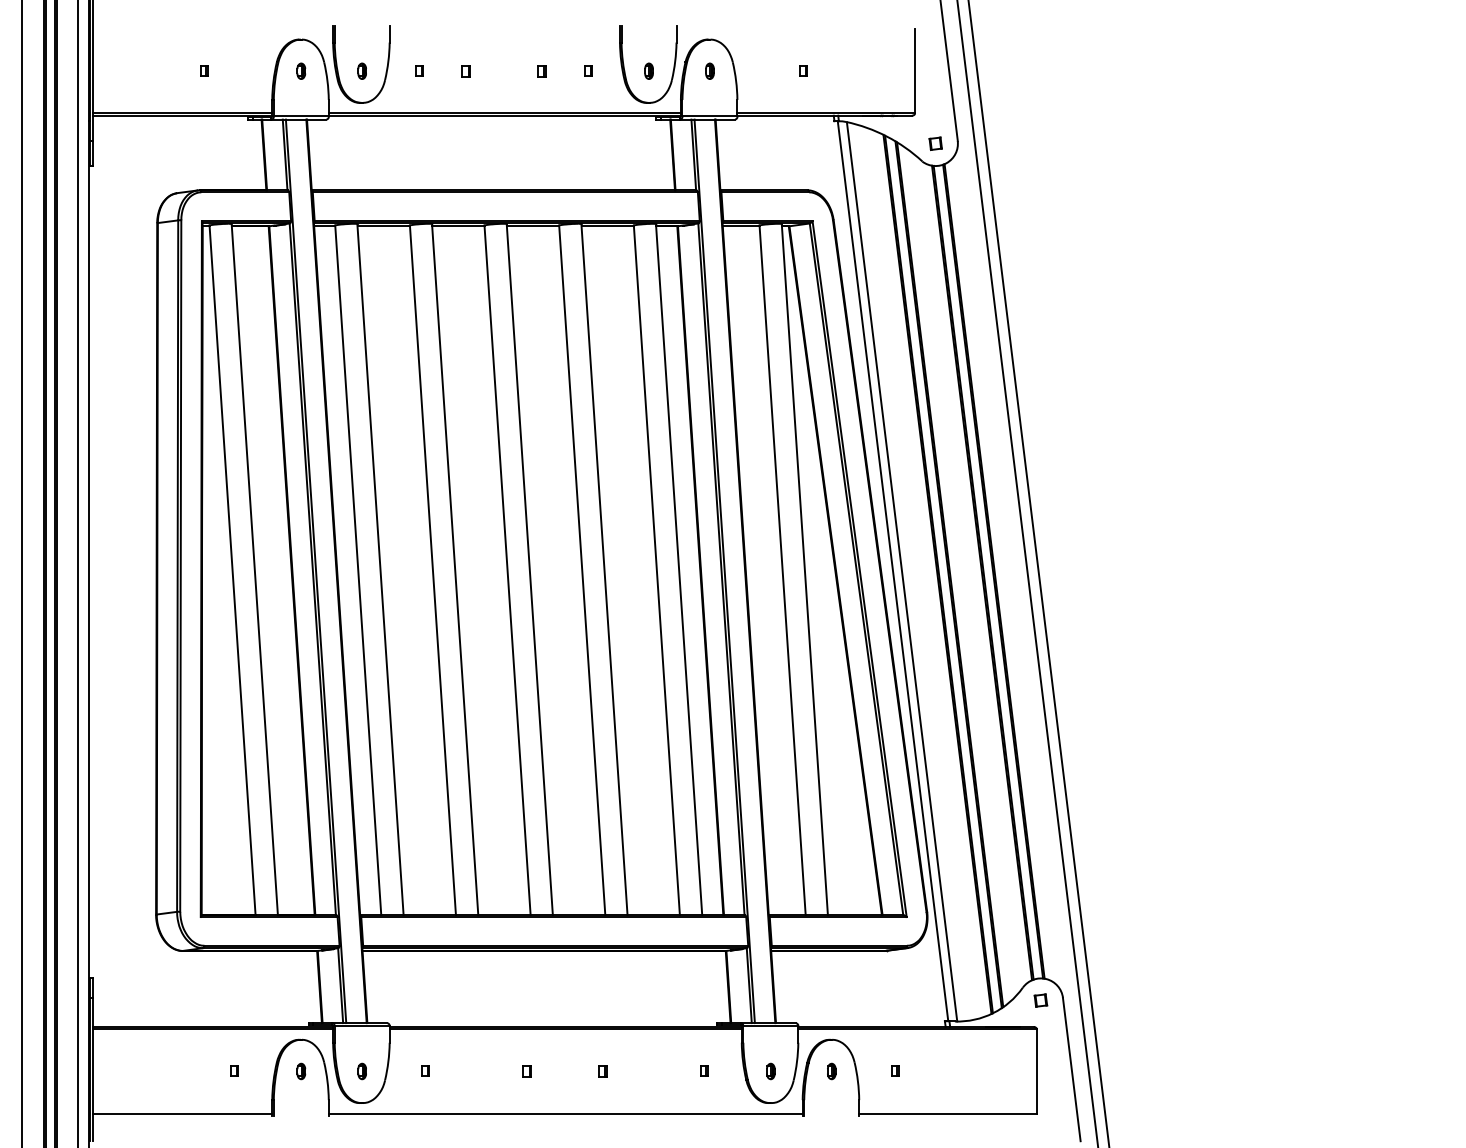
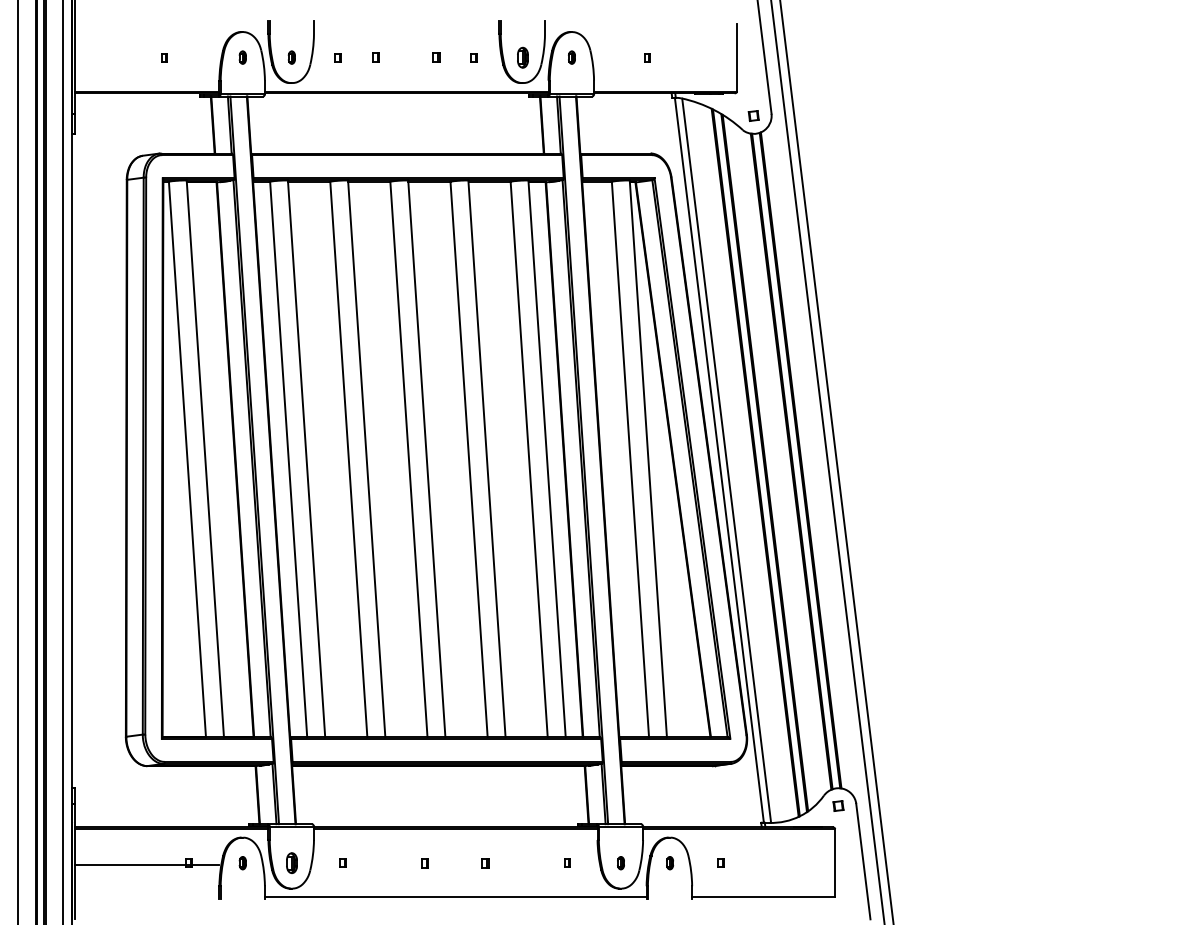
part: (648, 70) -> (522, 56), size x1.6
part: (361, 1071) -> (291, 863), size x1.6
line: (182, 1113) -> (147, 864), moved

